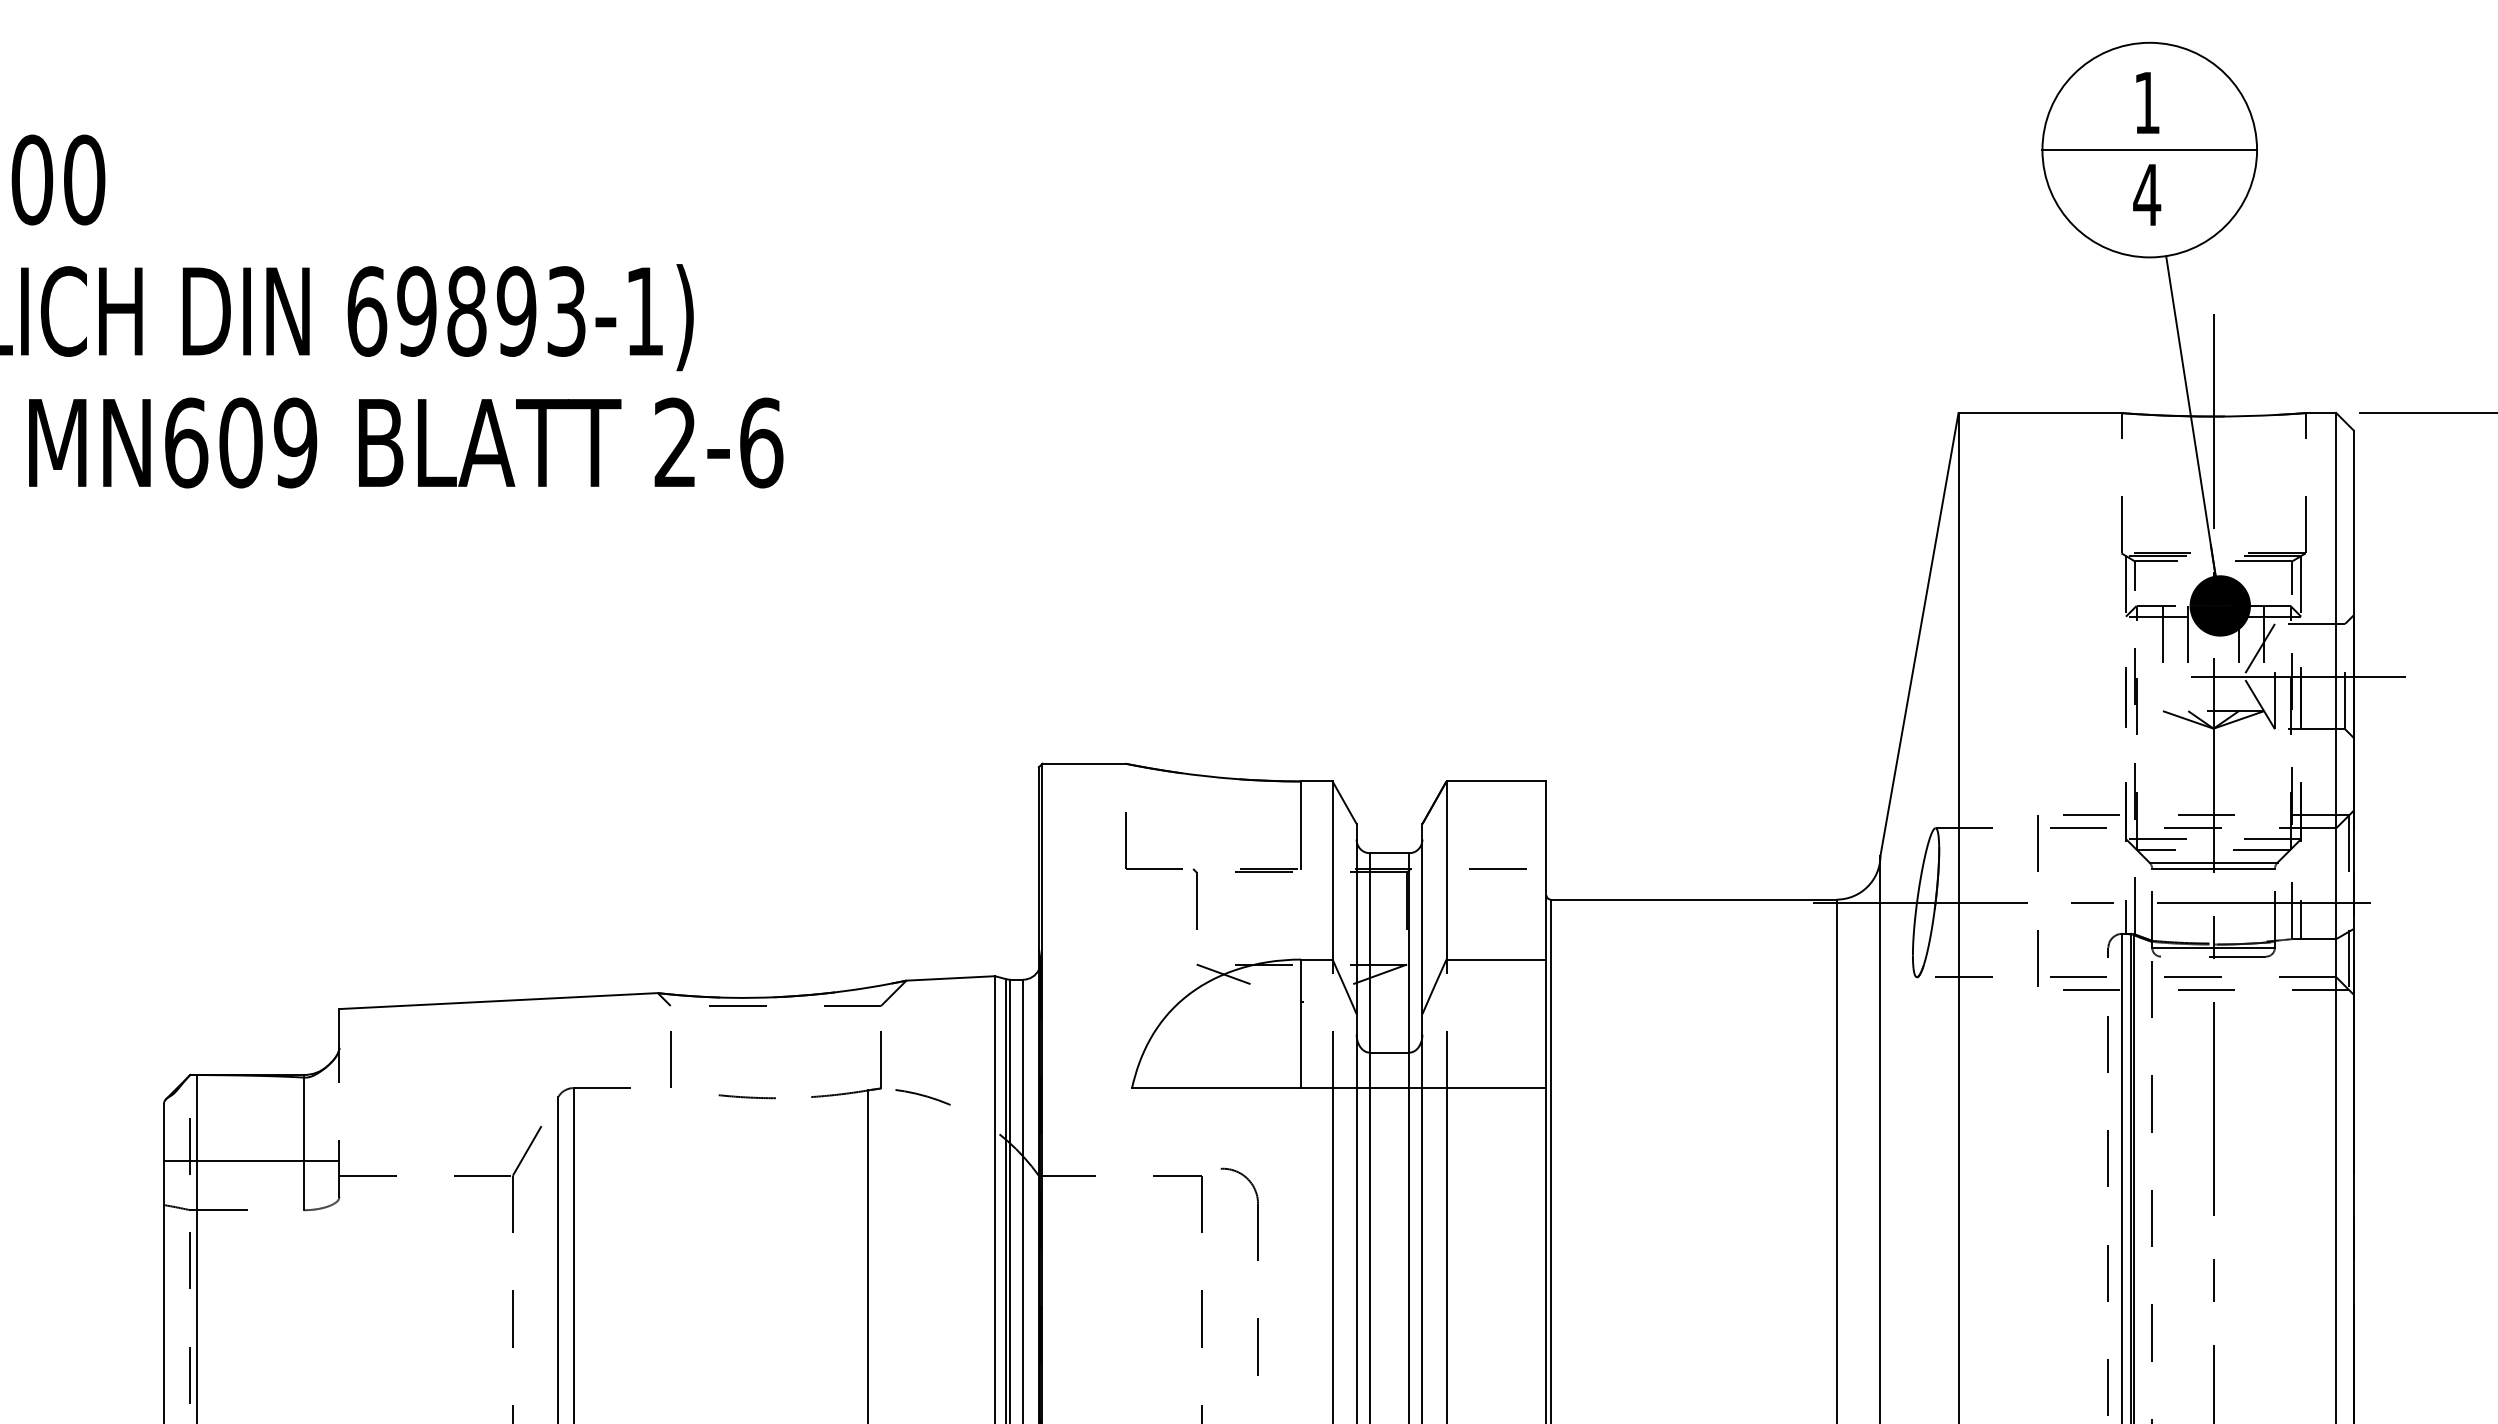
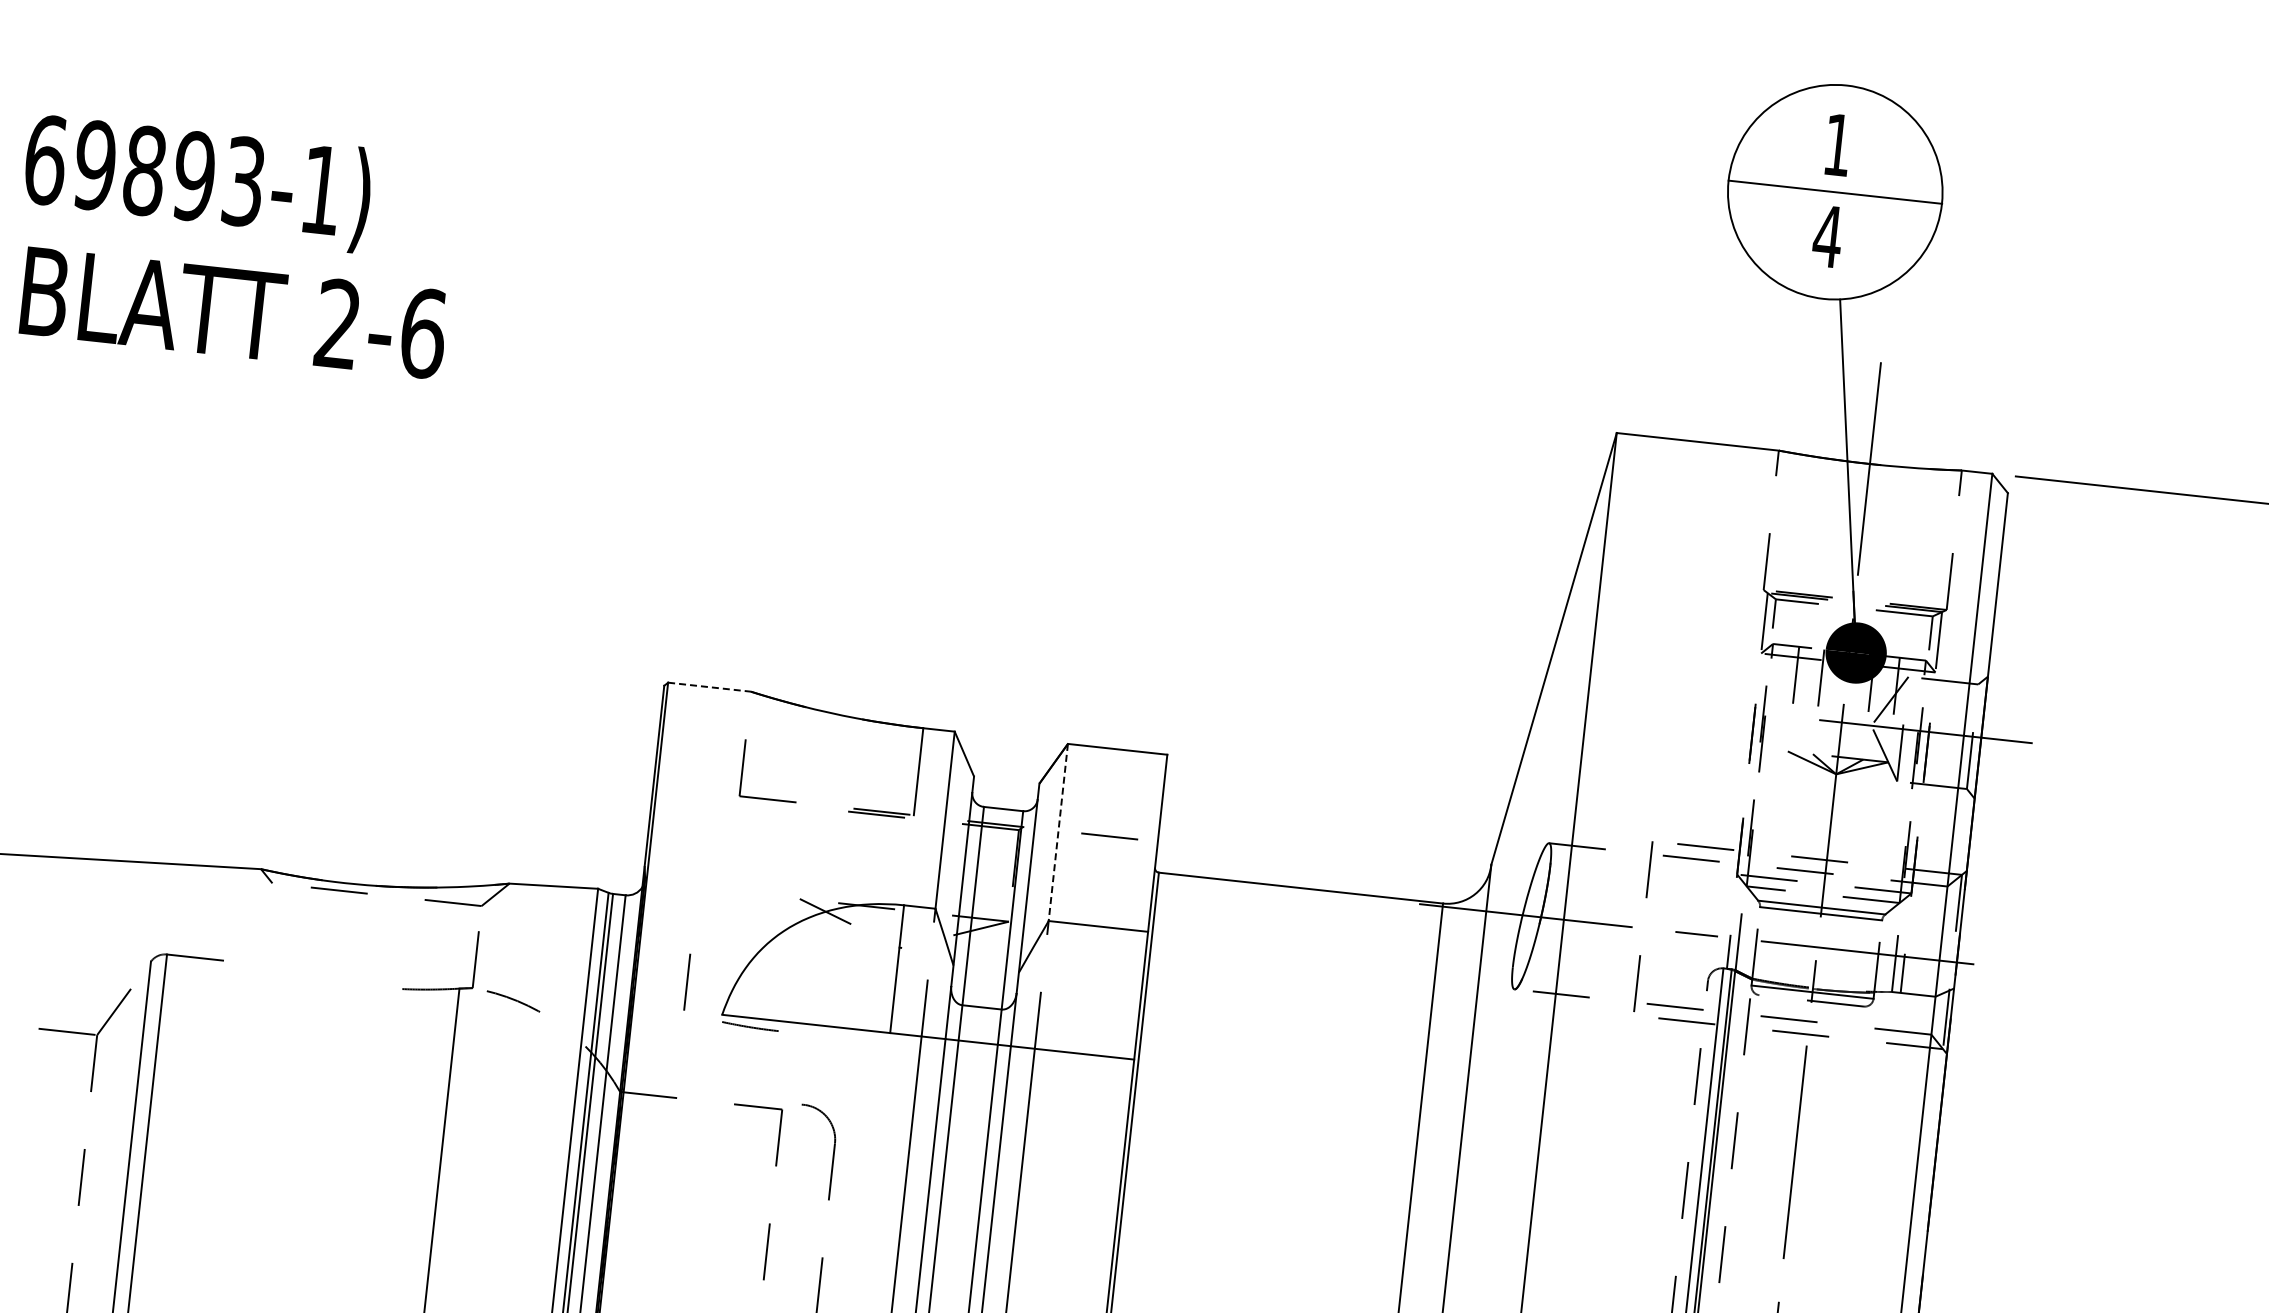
line: (1084, 763) -> (710, 686), solid -> dashed
line: (1446, 871) -> (1058, 833), solid -> dashed
part: (1194, 898) -> (804, 833), removed
line: (670, 1059) -> (686, 982), moved
line: (746, 1096) -> (749, 1026), moved

